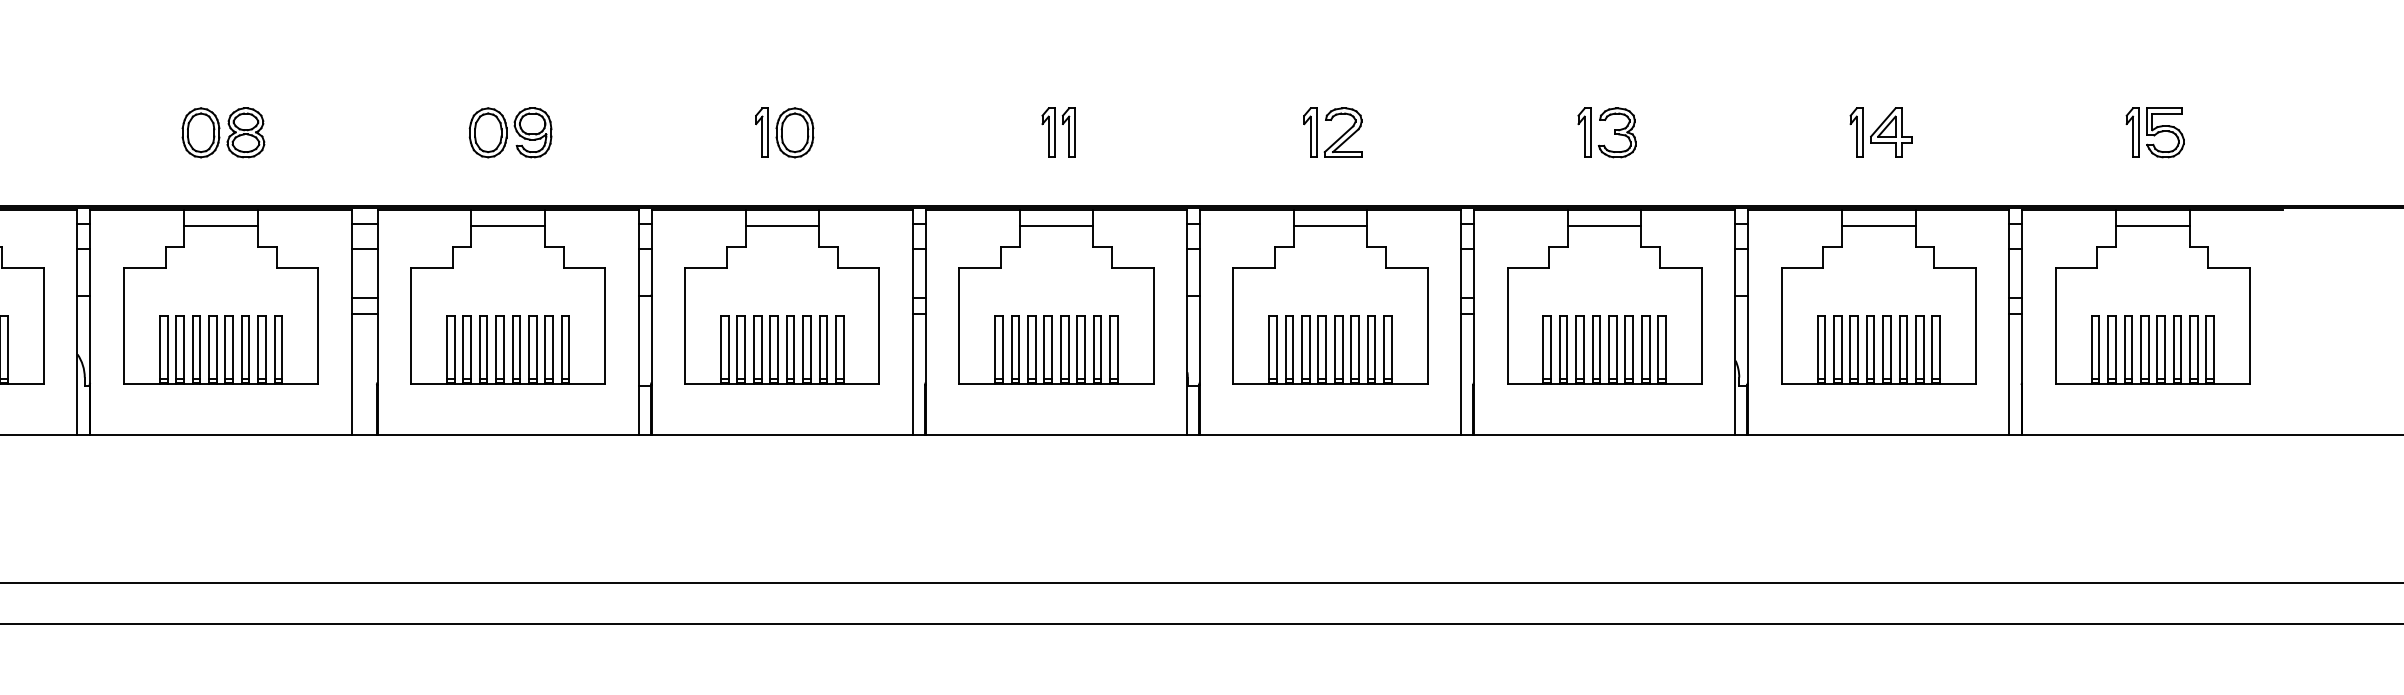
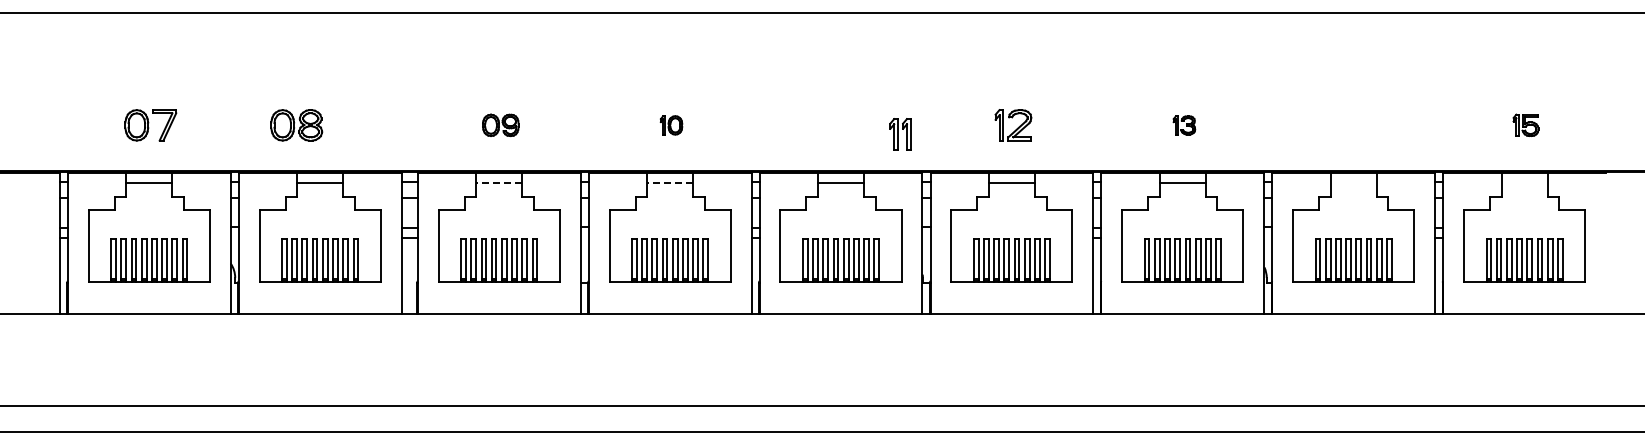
part: (223, 133) -> (296, 125), moved
part: (510, 133) -> (500, 125), size x0.7
part: (784, 133) -> (671, 125), size x0.6
part: (1058, 133) -> (900, 134), moved
part: (1607, 133) -> (1184, 125), size x0.6
part: (1880, 133) -> (1354, 125), removed
part: (2154, 133) -> (1525, 125), size x0.7
line: (508, 226) -> (499, 183), solid -> dashed
line: (782, 226) -> (670, 183), solid -> dashed
line: (1878, 226) -> (1353, 183), removed
line: (2152, 226) -> (1524, 183), removed

